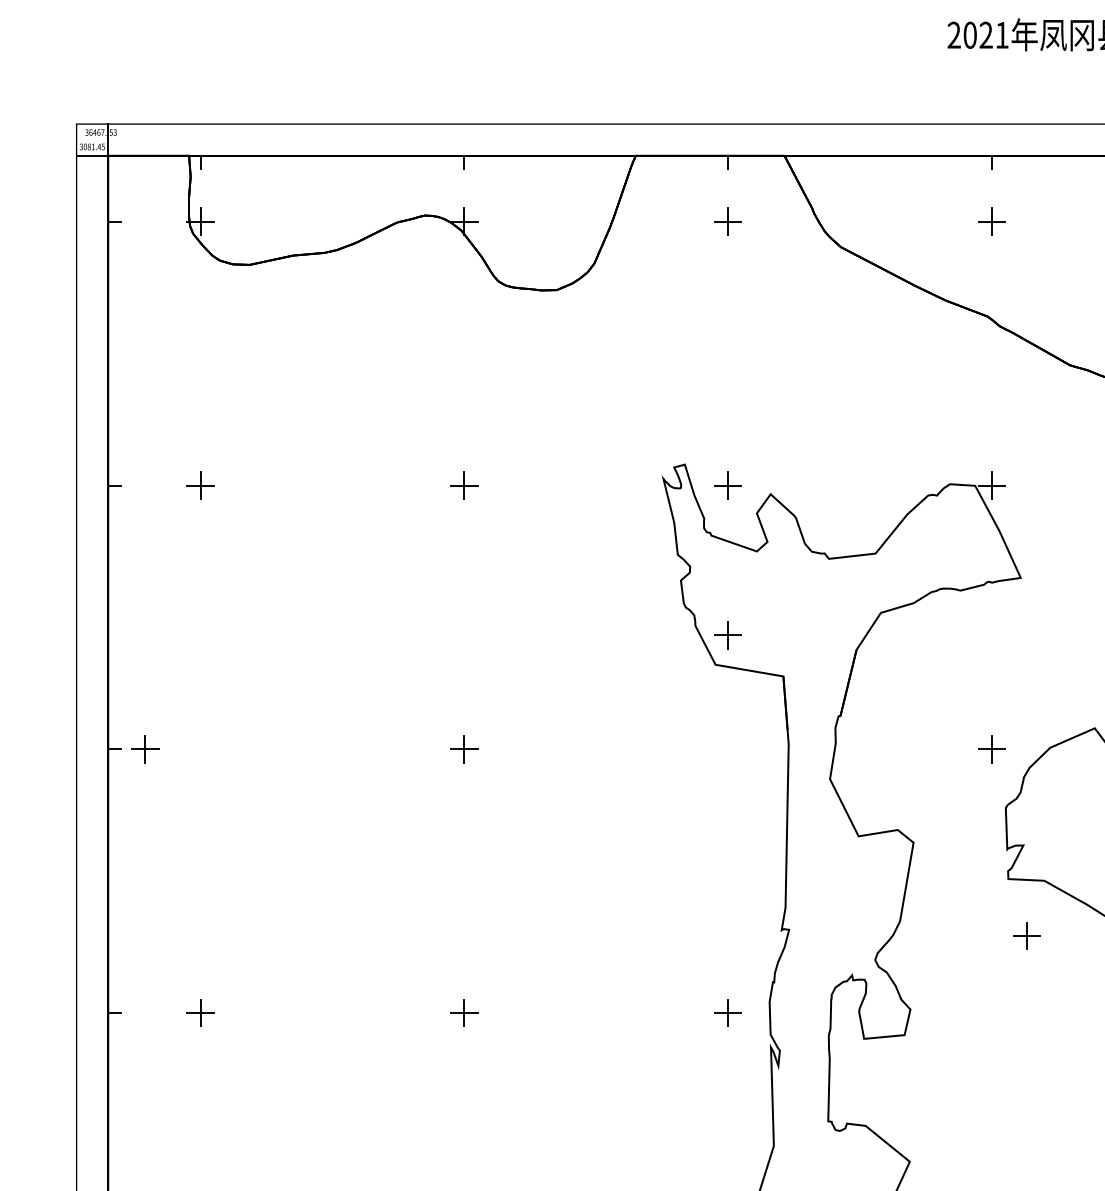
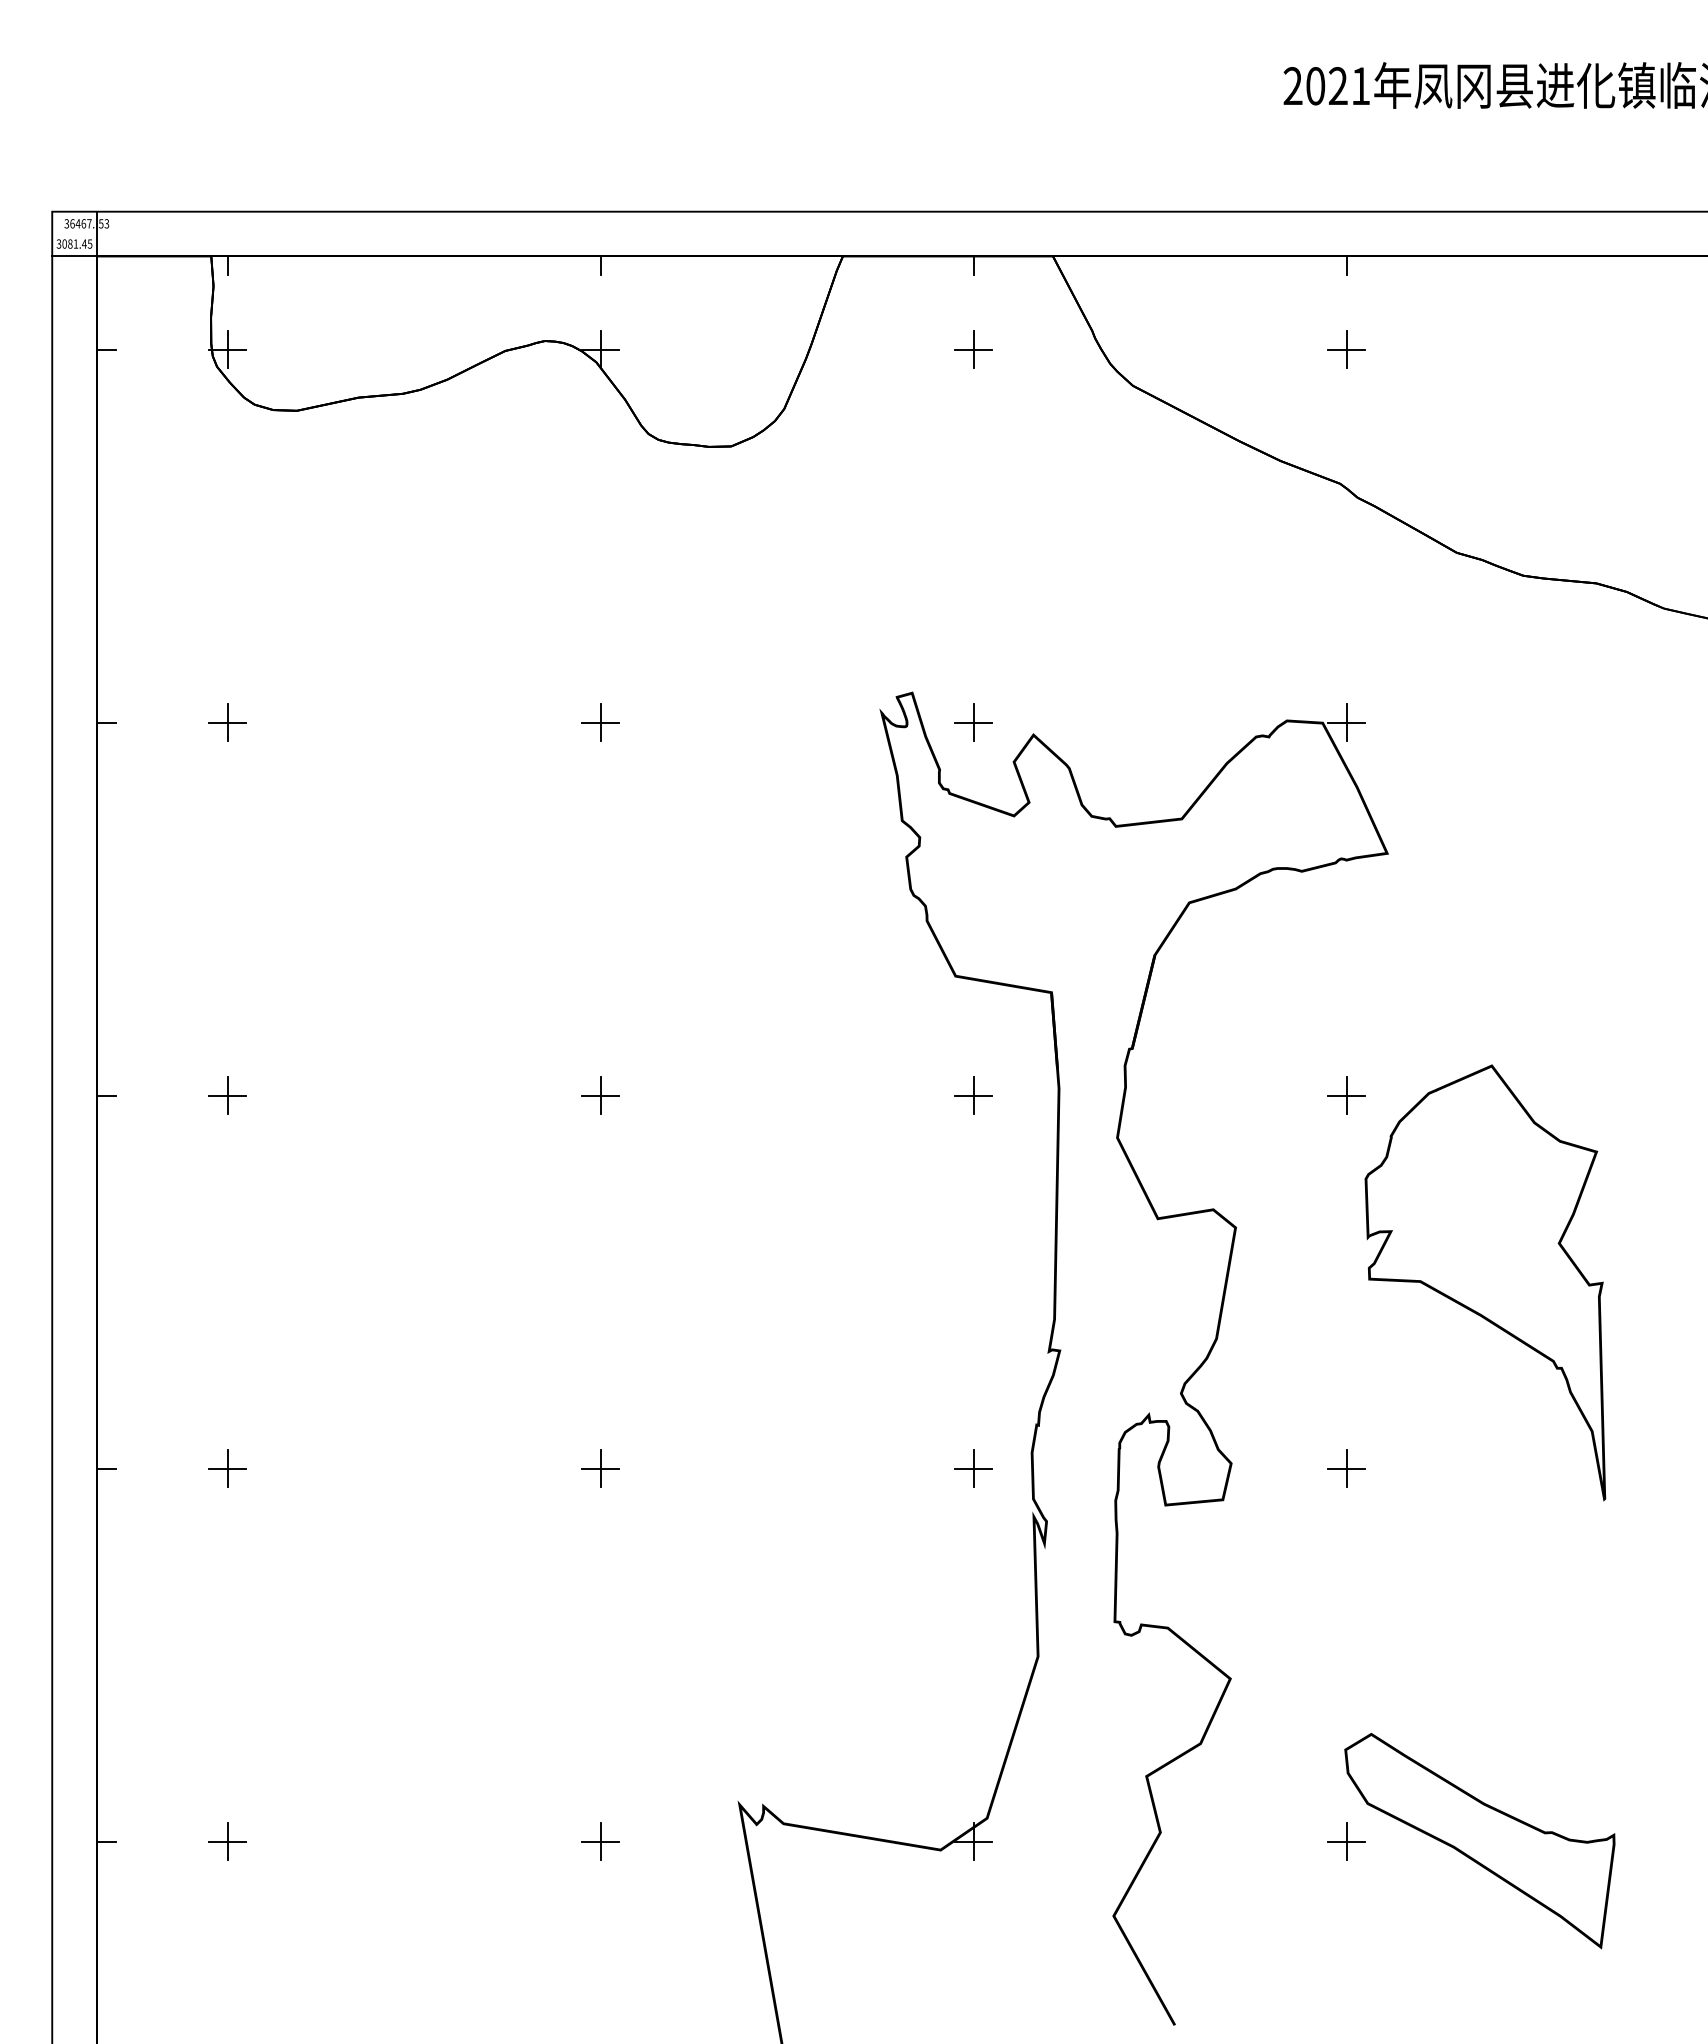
part: (728, 635) -> (973, 1095), moved
part: (145, 749) -> (227, 1095), moved
part: (1026, 935) -> (1346, 1468), moved

